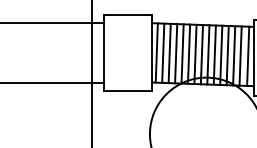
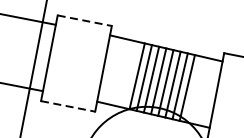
line: (128, 14) -> (85, 20), solid -> dashed
line: (156, 52) -> (108, 69), removed
line: (163, 52) -> (116, 70), removed
line: (169, 53) -> (122, 72), removed
line: (176, 53) -> (130, 74), removed
line: (234, 55) -> (194, 89), removed
line: (240, 55) -> (201, 90), removed
line: (248, 55) -> (210, 92), removed
line: (128, 91) -> (68, 106), solid -> dashed

